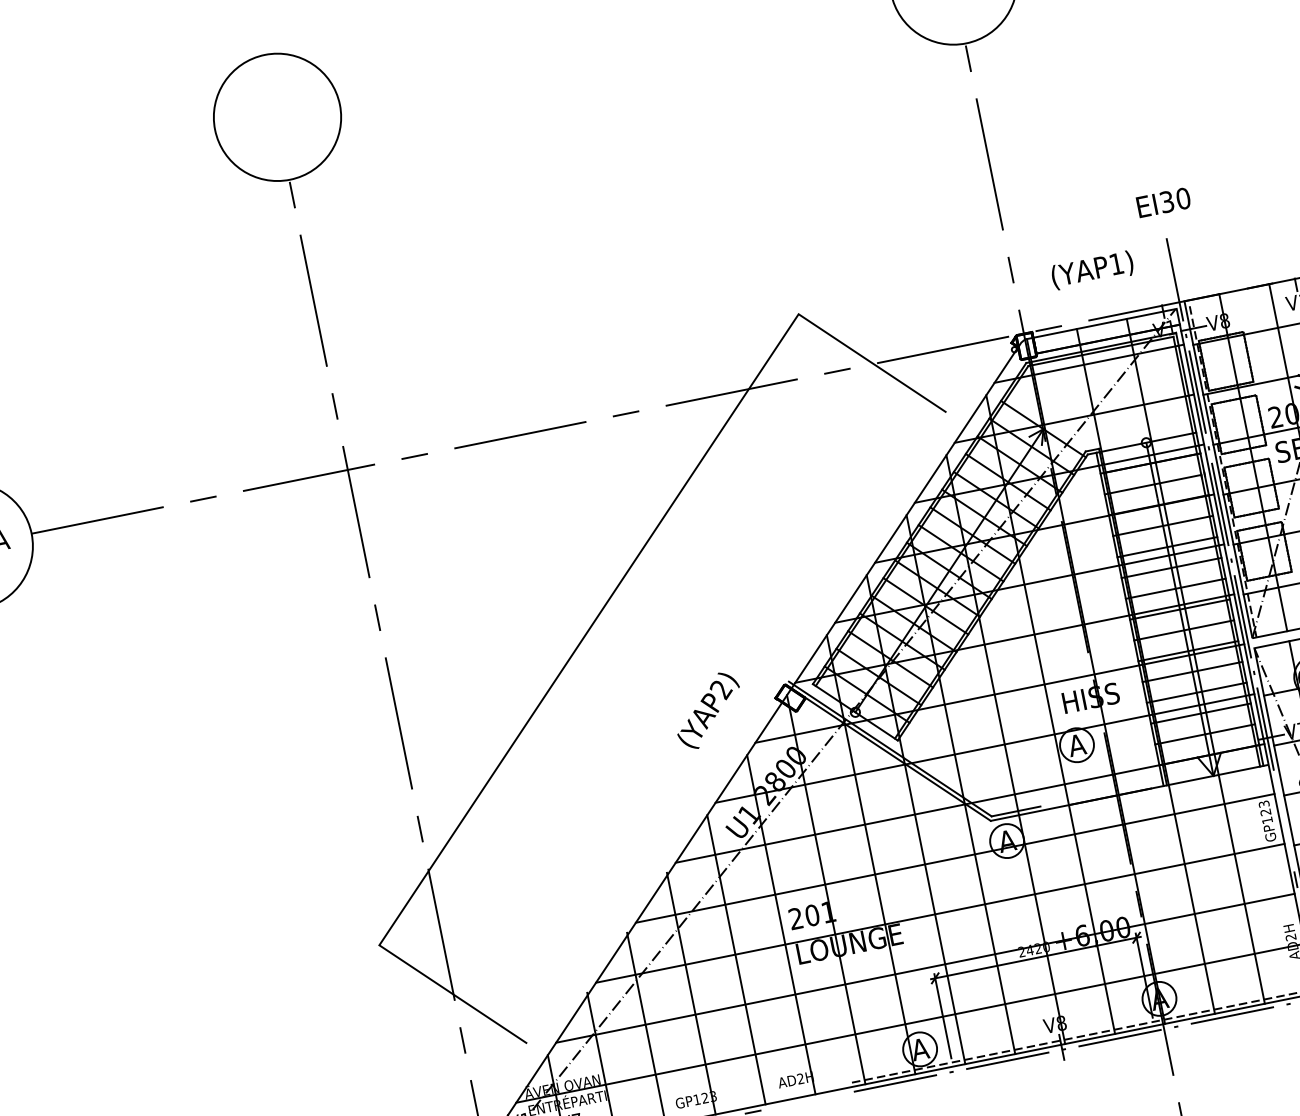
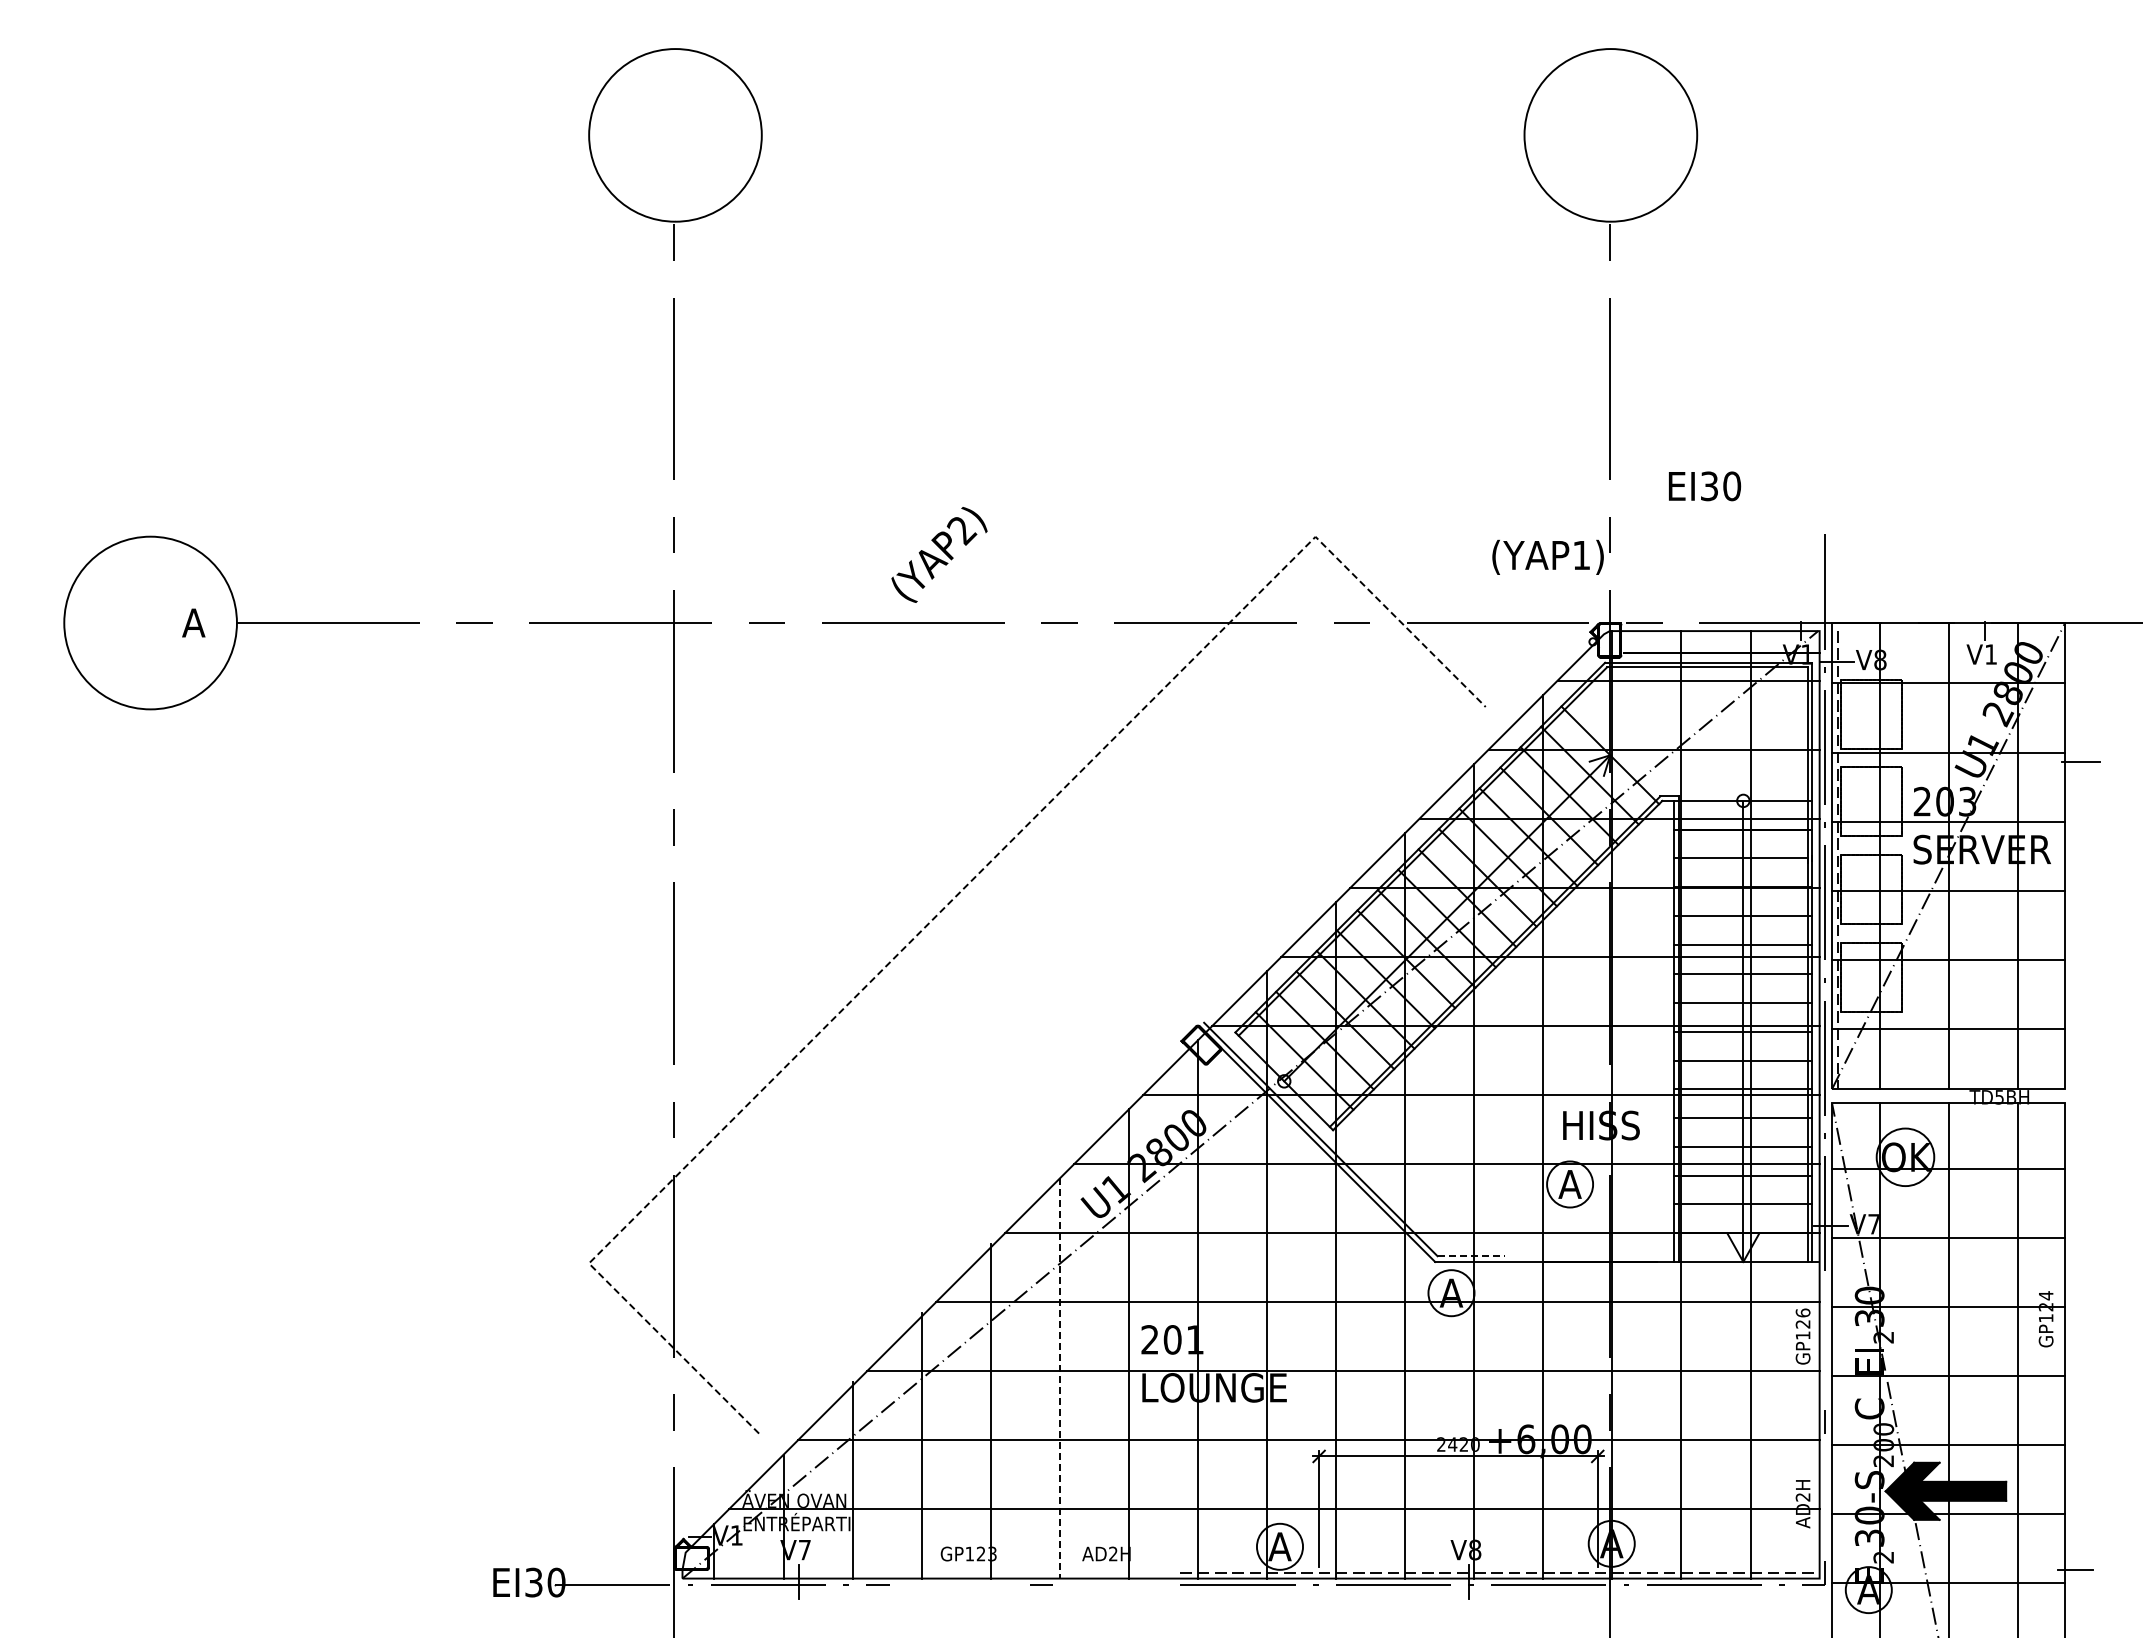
text: (1164, 202) -> (1705, 486), moved
text: (1092, 269) -> (1547, 556), moved
line: (589, 629) -> (952, 900), solid -> dashed
text: (708, 710) -> (939, 554), moved
text: (1263, 803) -> (1802, 1312), GP123 -> GP126
line: (1016, 811) -> (1471, 1256), solid -> dashed
line: (736, 960) -> (1059, 1379), solid -> dashed

